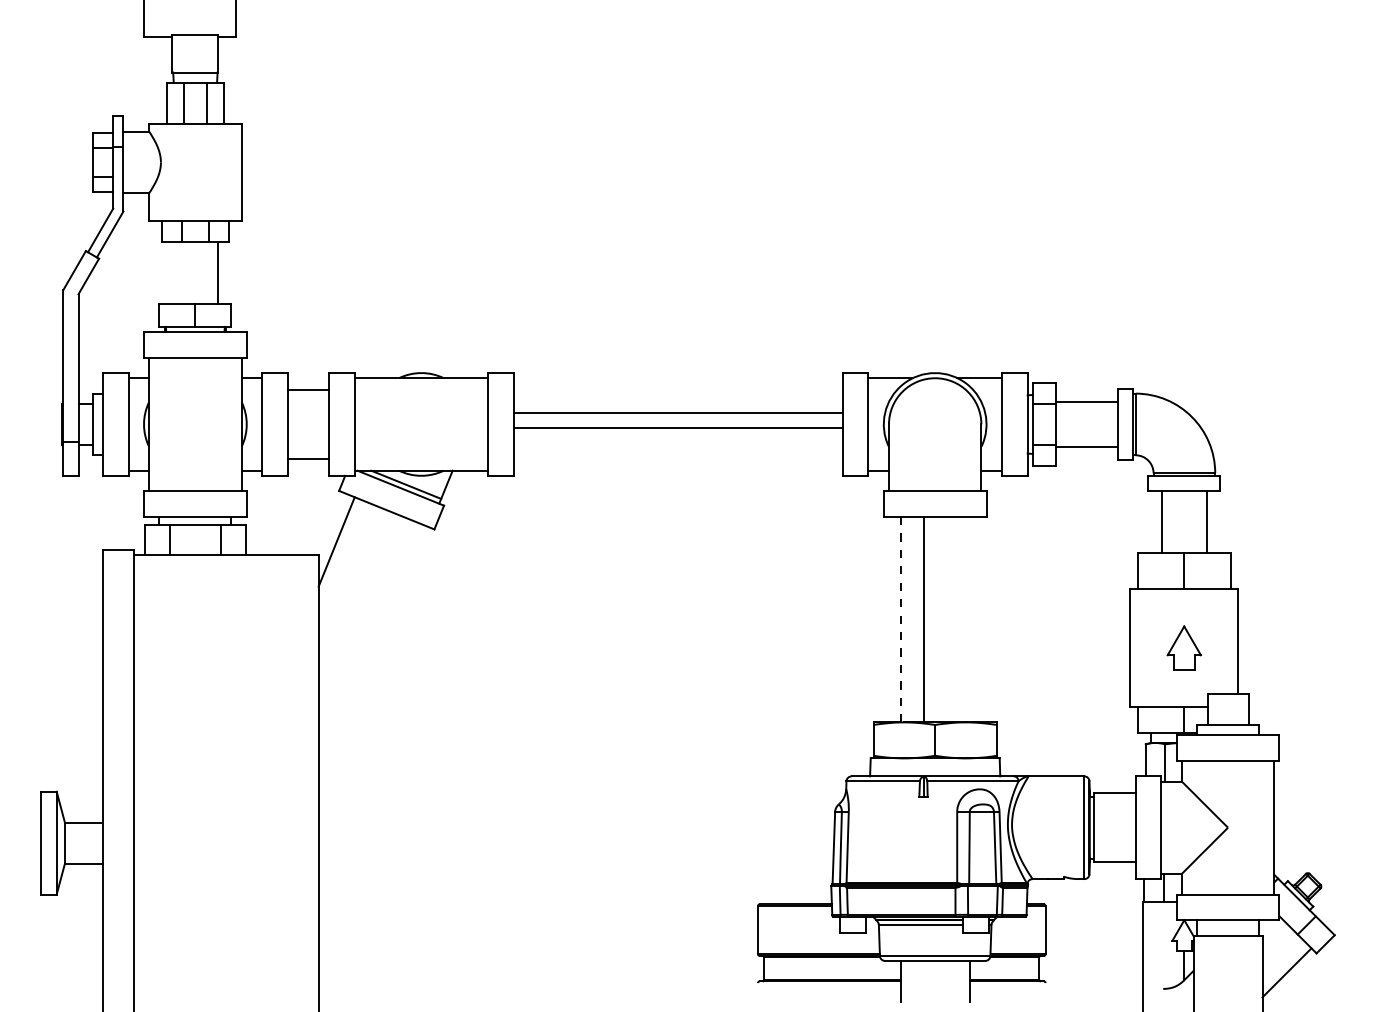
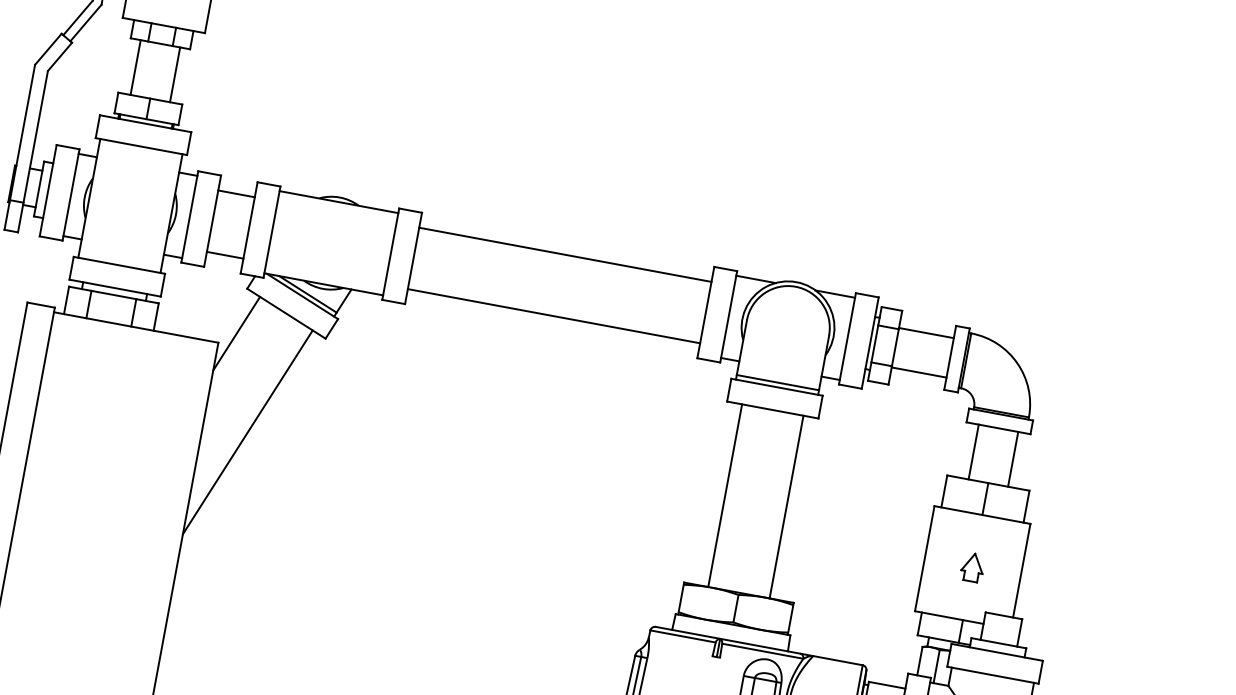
line: (173, 272) -> (135, 67), added
line: (677, 412) -> (553, 315), moved
line: (677, 427) -> (564, 254), moved
line: (934, 486) -> (777, 382), added
line: (900, 619) -> (725, 495), dashed -> solid
line: (923, 619) -> (786, 506), moved
line: (368, 646) -> (247, 431), added
part: (1184, 647) -> (972, 567), size x0.71

